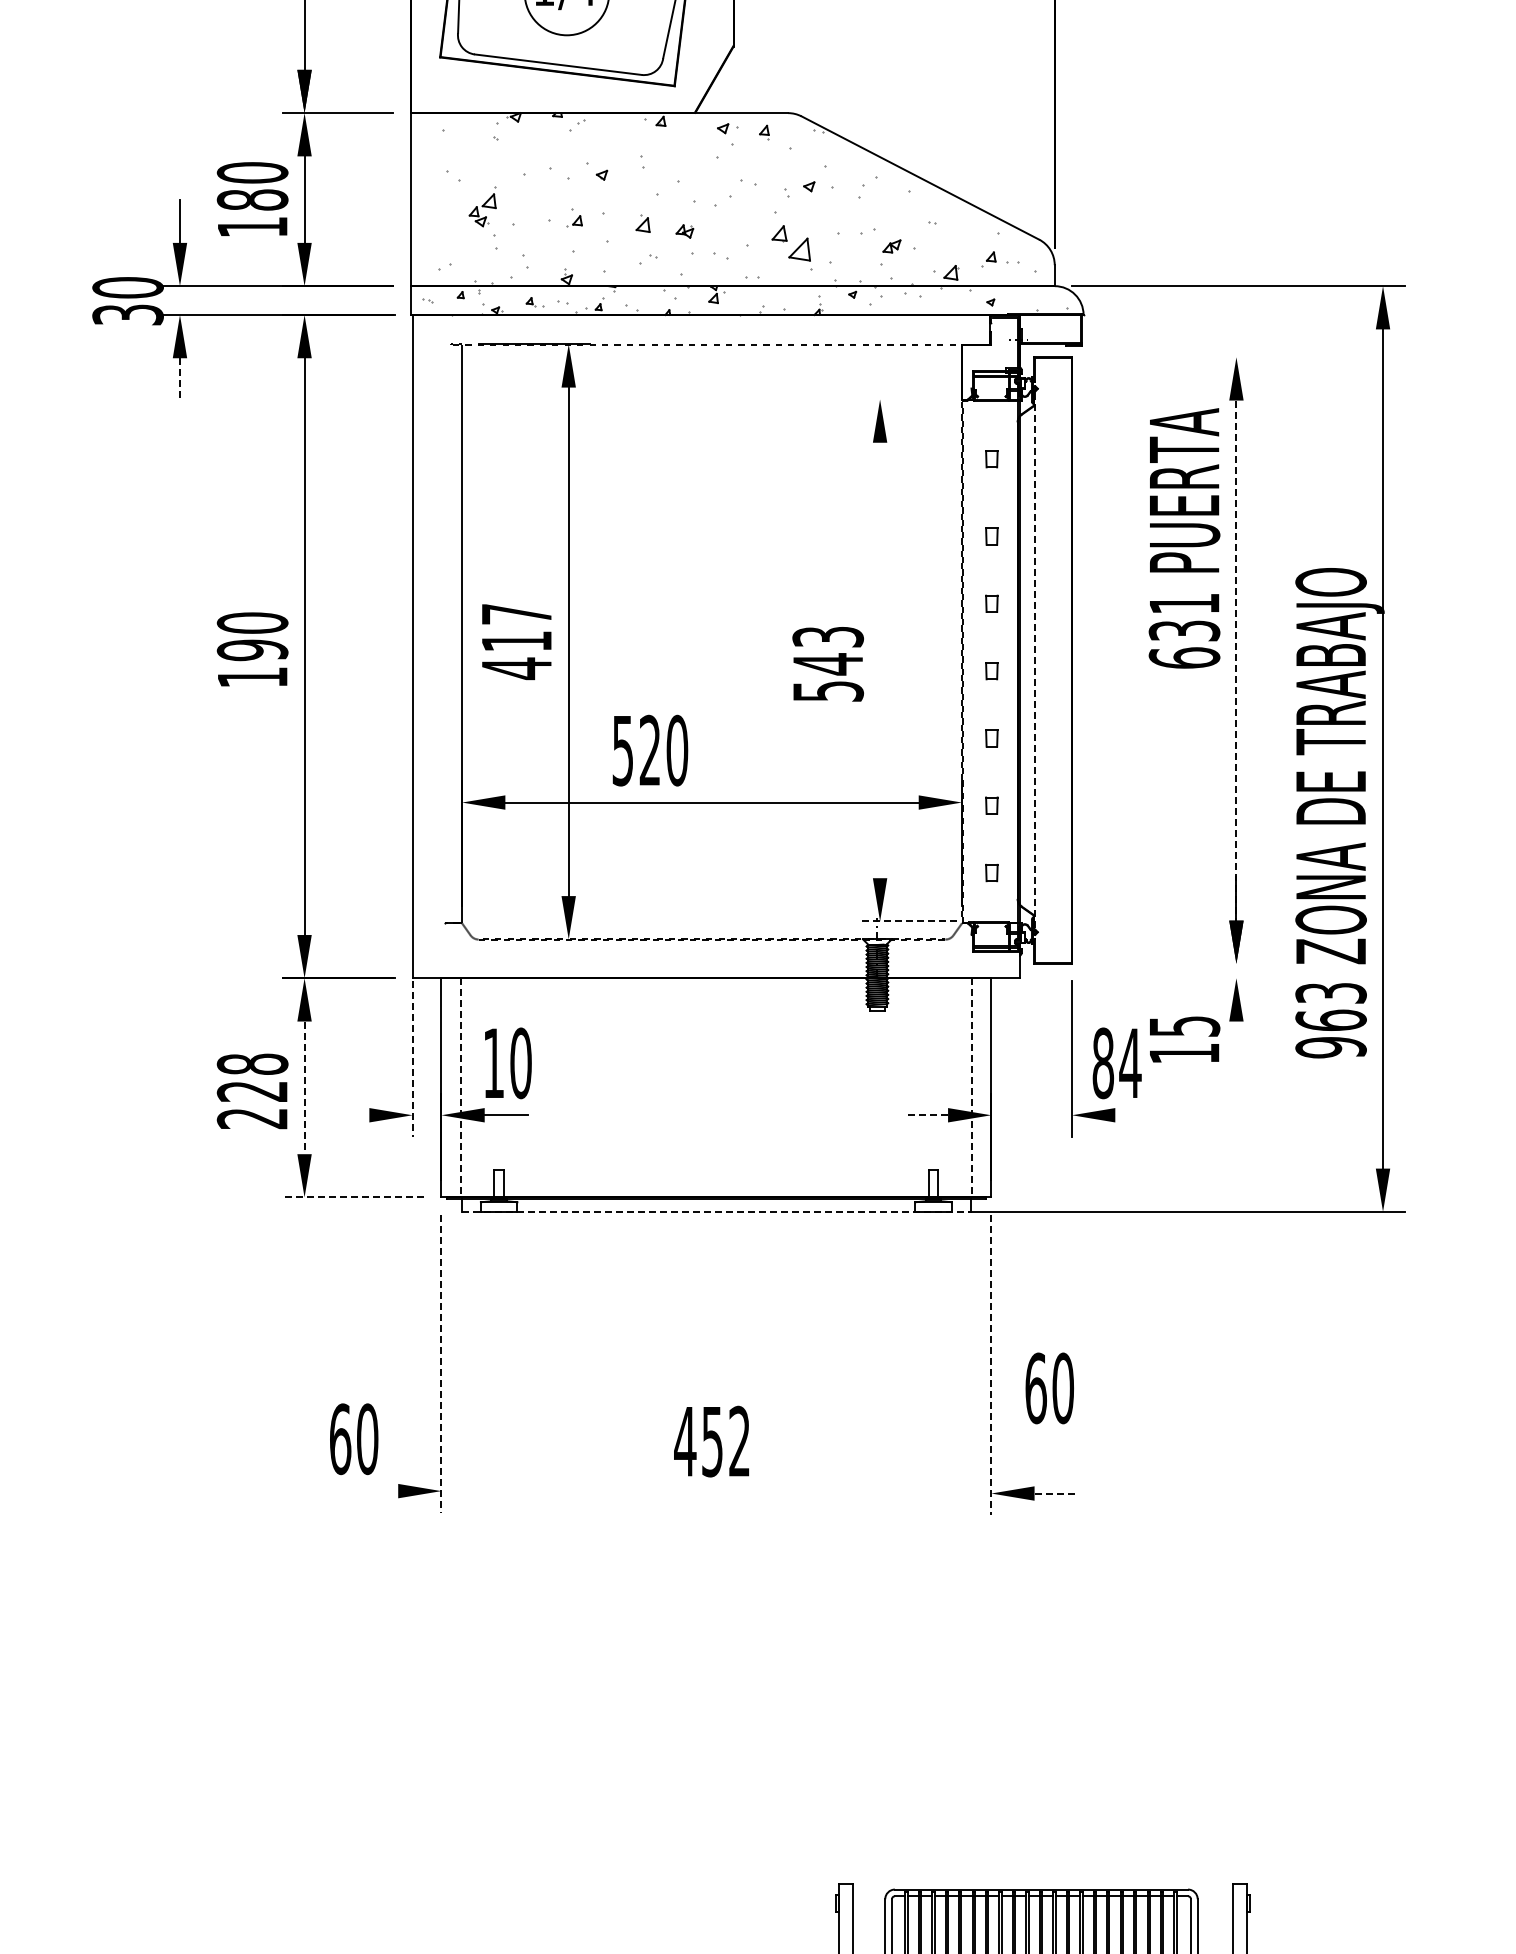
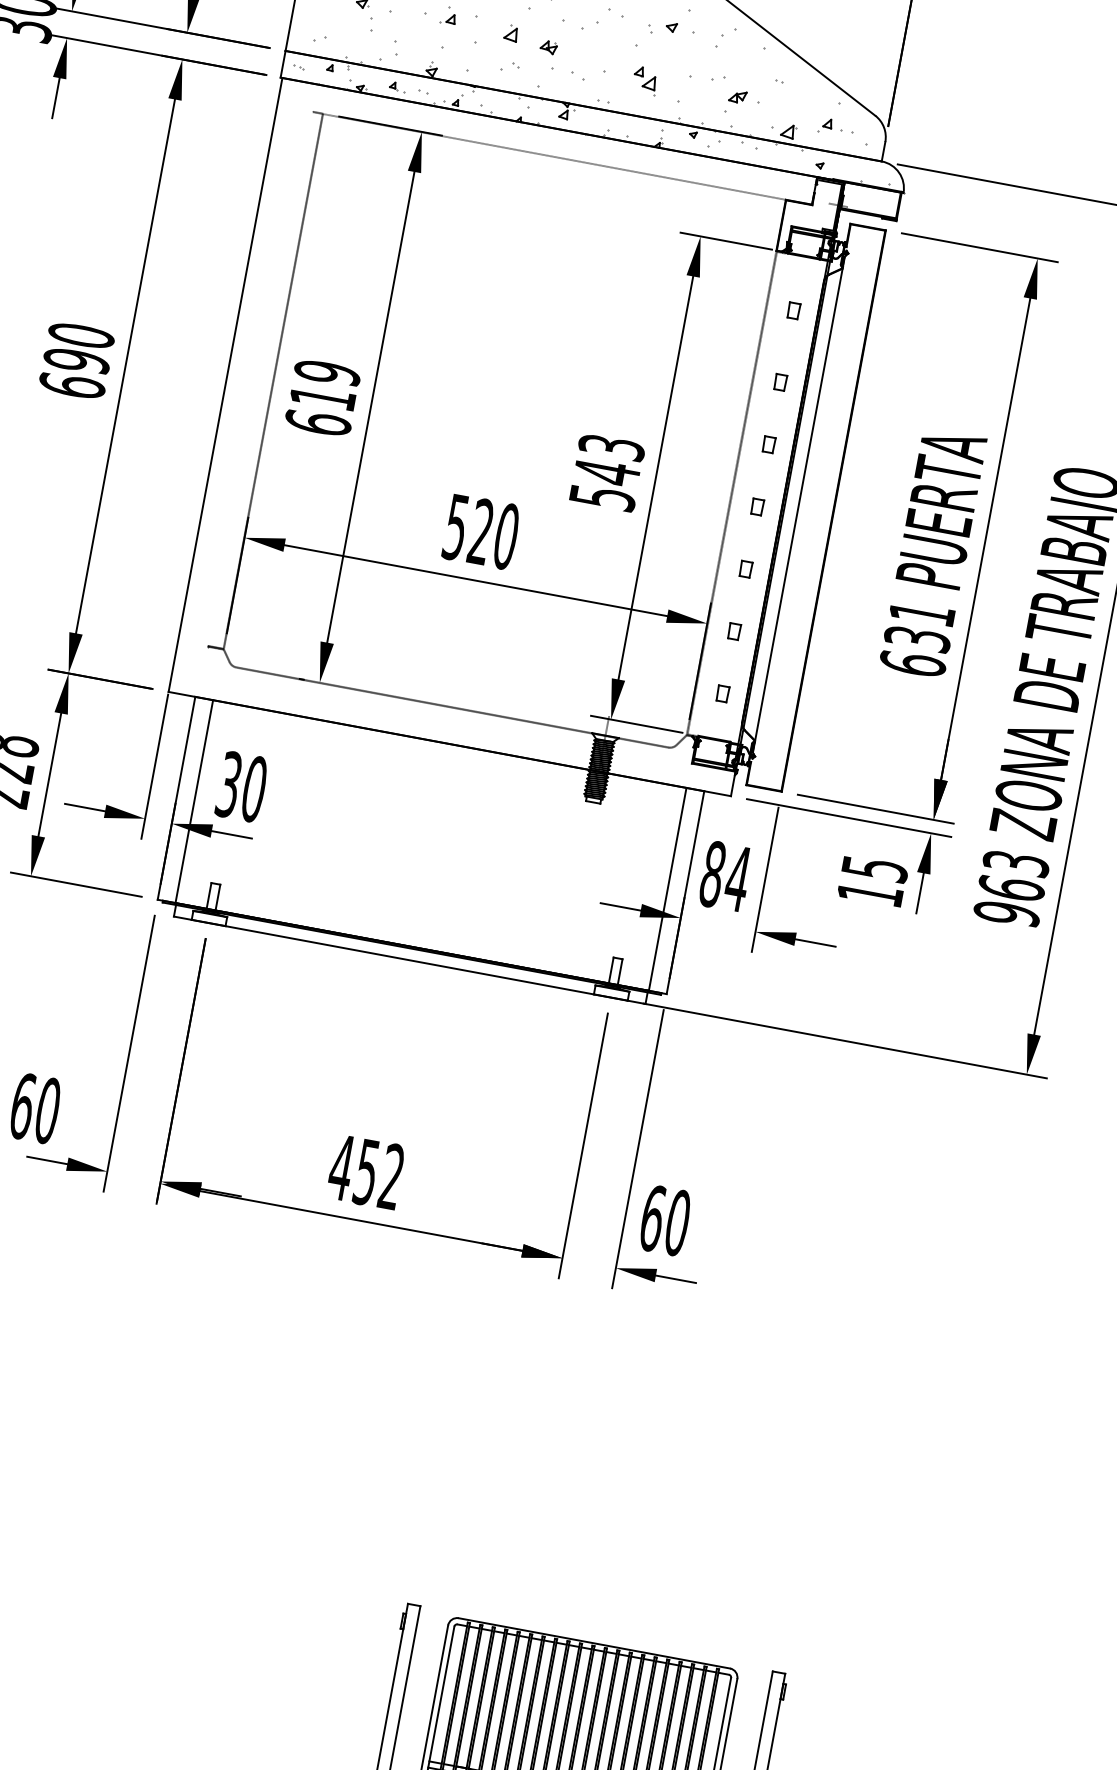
part: (792, 247) -> (645, 80), size x0.62
line: (1173, 357) -> (979, 247), added
line: (179, 379) -> (55, 97), dashed -> solid
line: (907, 399) -> (726, 241), added
text: (1184, 538) -> (933, 553), moved
text: (516, 641) -> (322, 398), 417 -> 619
line: (880, 660) -> (656, 478), added
line: (1034, 660) -> (798, 504), dashed -> solid
line: (1236, 661) -> (985, 540), dashed -> solid
text: (252, 676) -> (72, 385), 190 -> 690
text: (650, 750) -> (481, 531), moved
line: (907, 921) -> (636, 724), dashed -> solid
line: (1173, 963) -> (875, 808), added
line: (1147, 978) -> (848, 818), added
line: (1236, 1042) -> (920, 892), added
line: (412, 1059) -> (154, 767), dashed -> solid
text: (493, 1063) -> (228, 784), 10 -> 30
text: (1116, 1063) -> (725, 876), moved
line: (460, 1087) -> (194, 801), dashed -> solid
line: (972, 1087) -> (668, 889), dashed -> solid
line: (304, 1088) -> (49, 775), dashed -> solid
line: (347, 1115) -> (84, 807), added
line: (926, 1115) -> (620, 907), dashed -> solid
line: (1136, 1115) -> (815, 943), added
line: (353, 1197) -> (76, 884), dashed -> solid
line: (716, 1211) -> (409, 959), dashed -> solid
line: (441, 1363) -> (129, 1053), dashed -> solid
line: (991, 1365) -> (638, 1149), dashed -> solid
text: (1049, 1388) -> (665, 1220), moved
line: (376, 1491) -> (47, 1160), added
part: (716, 1493) -> (361, 1220), added
line: (1056, 1493) -> (676, 1279), dashed -> solid

